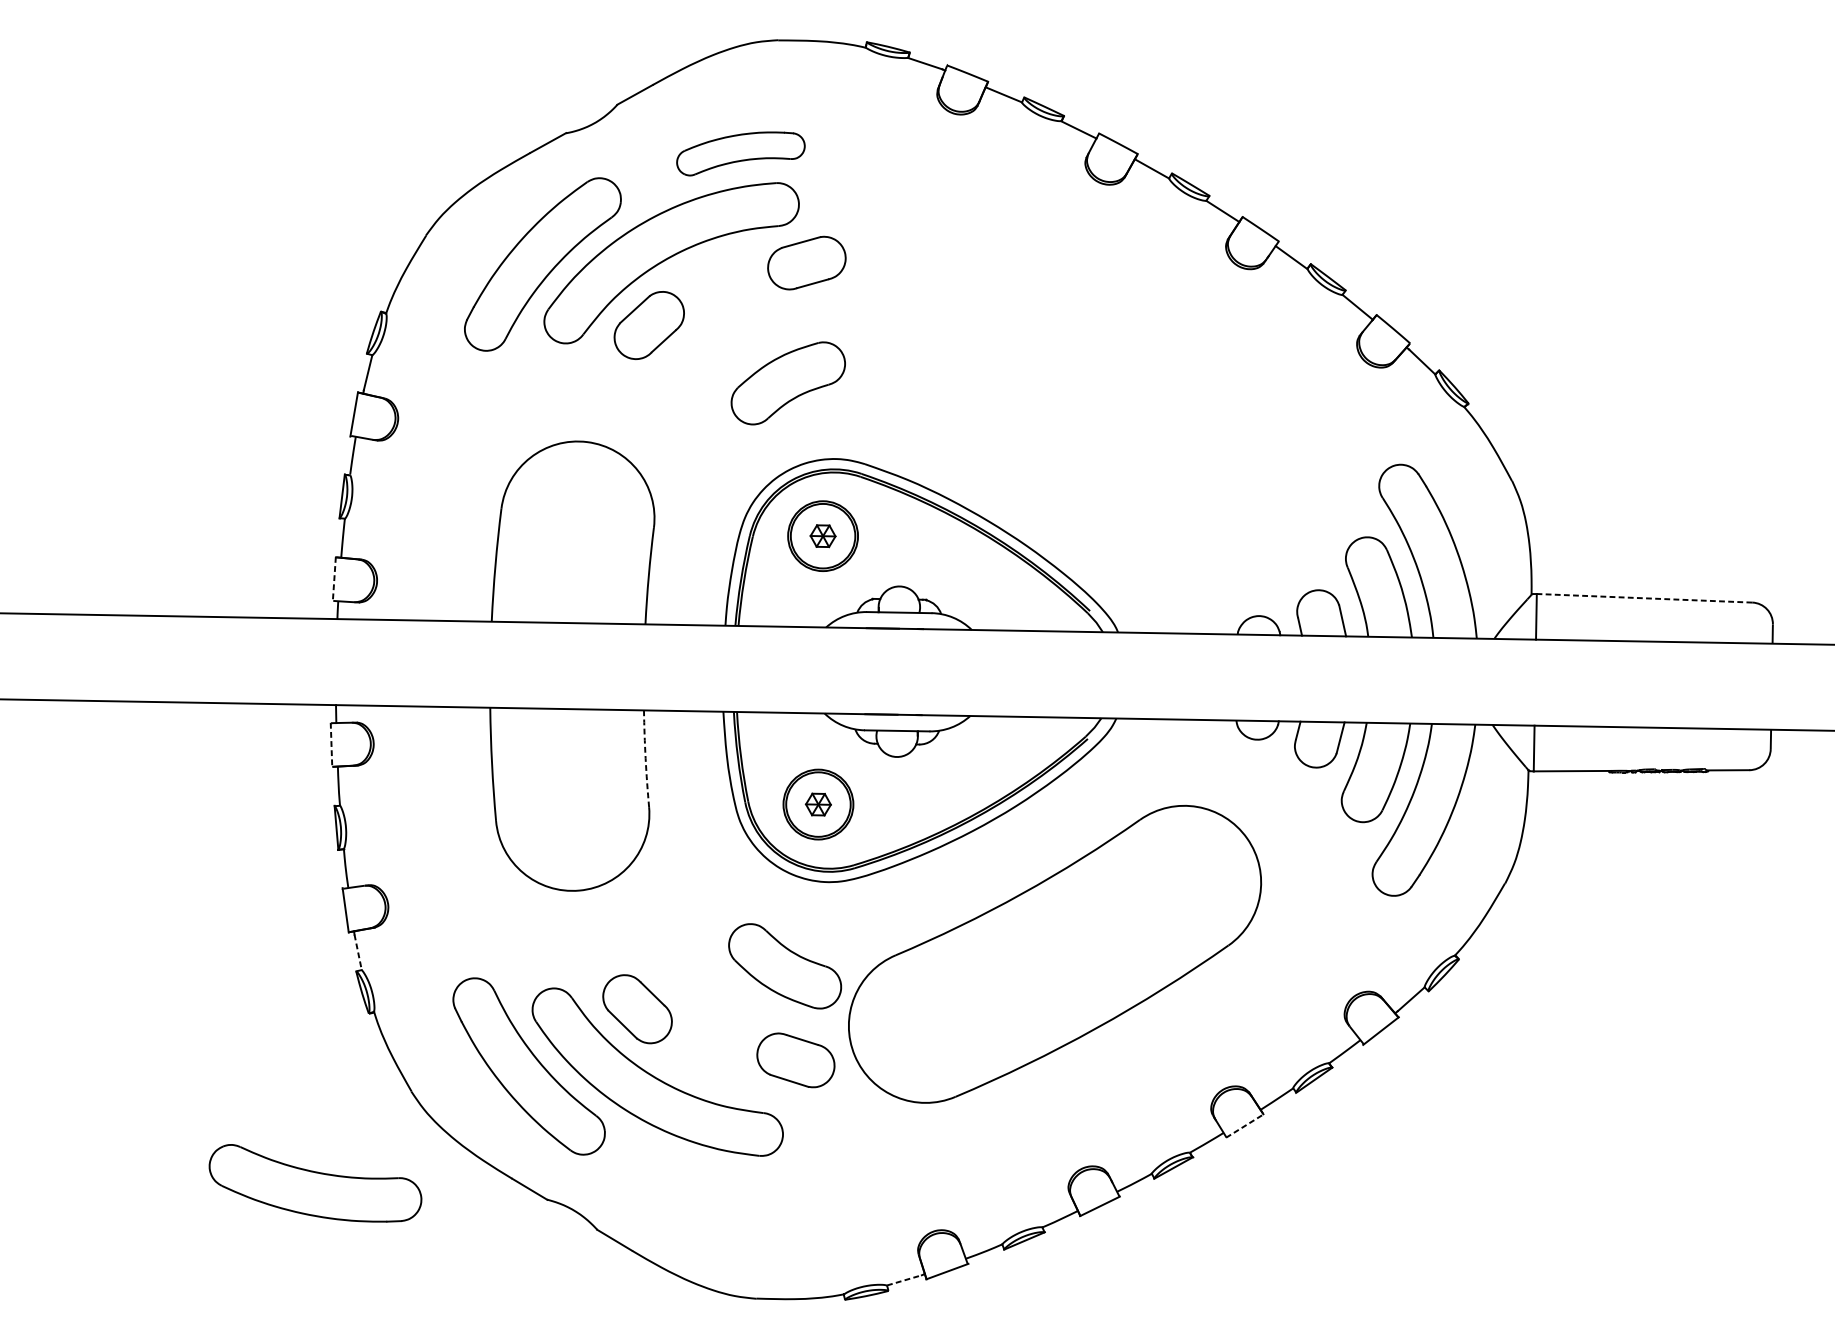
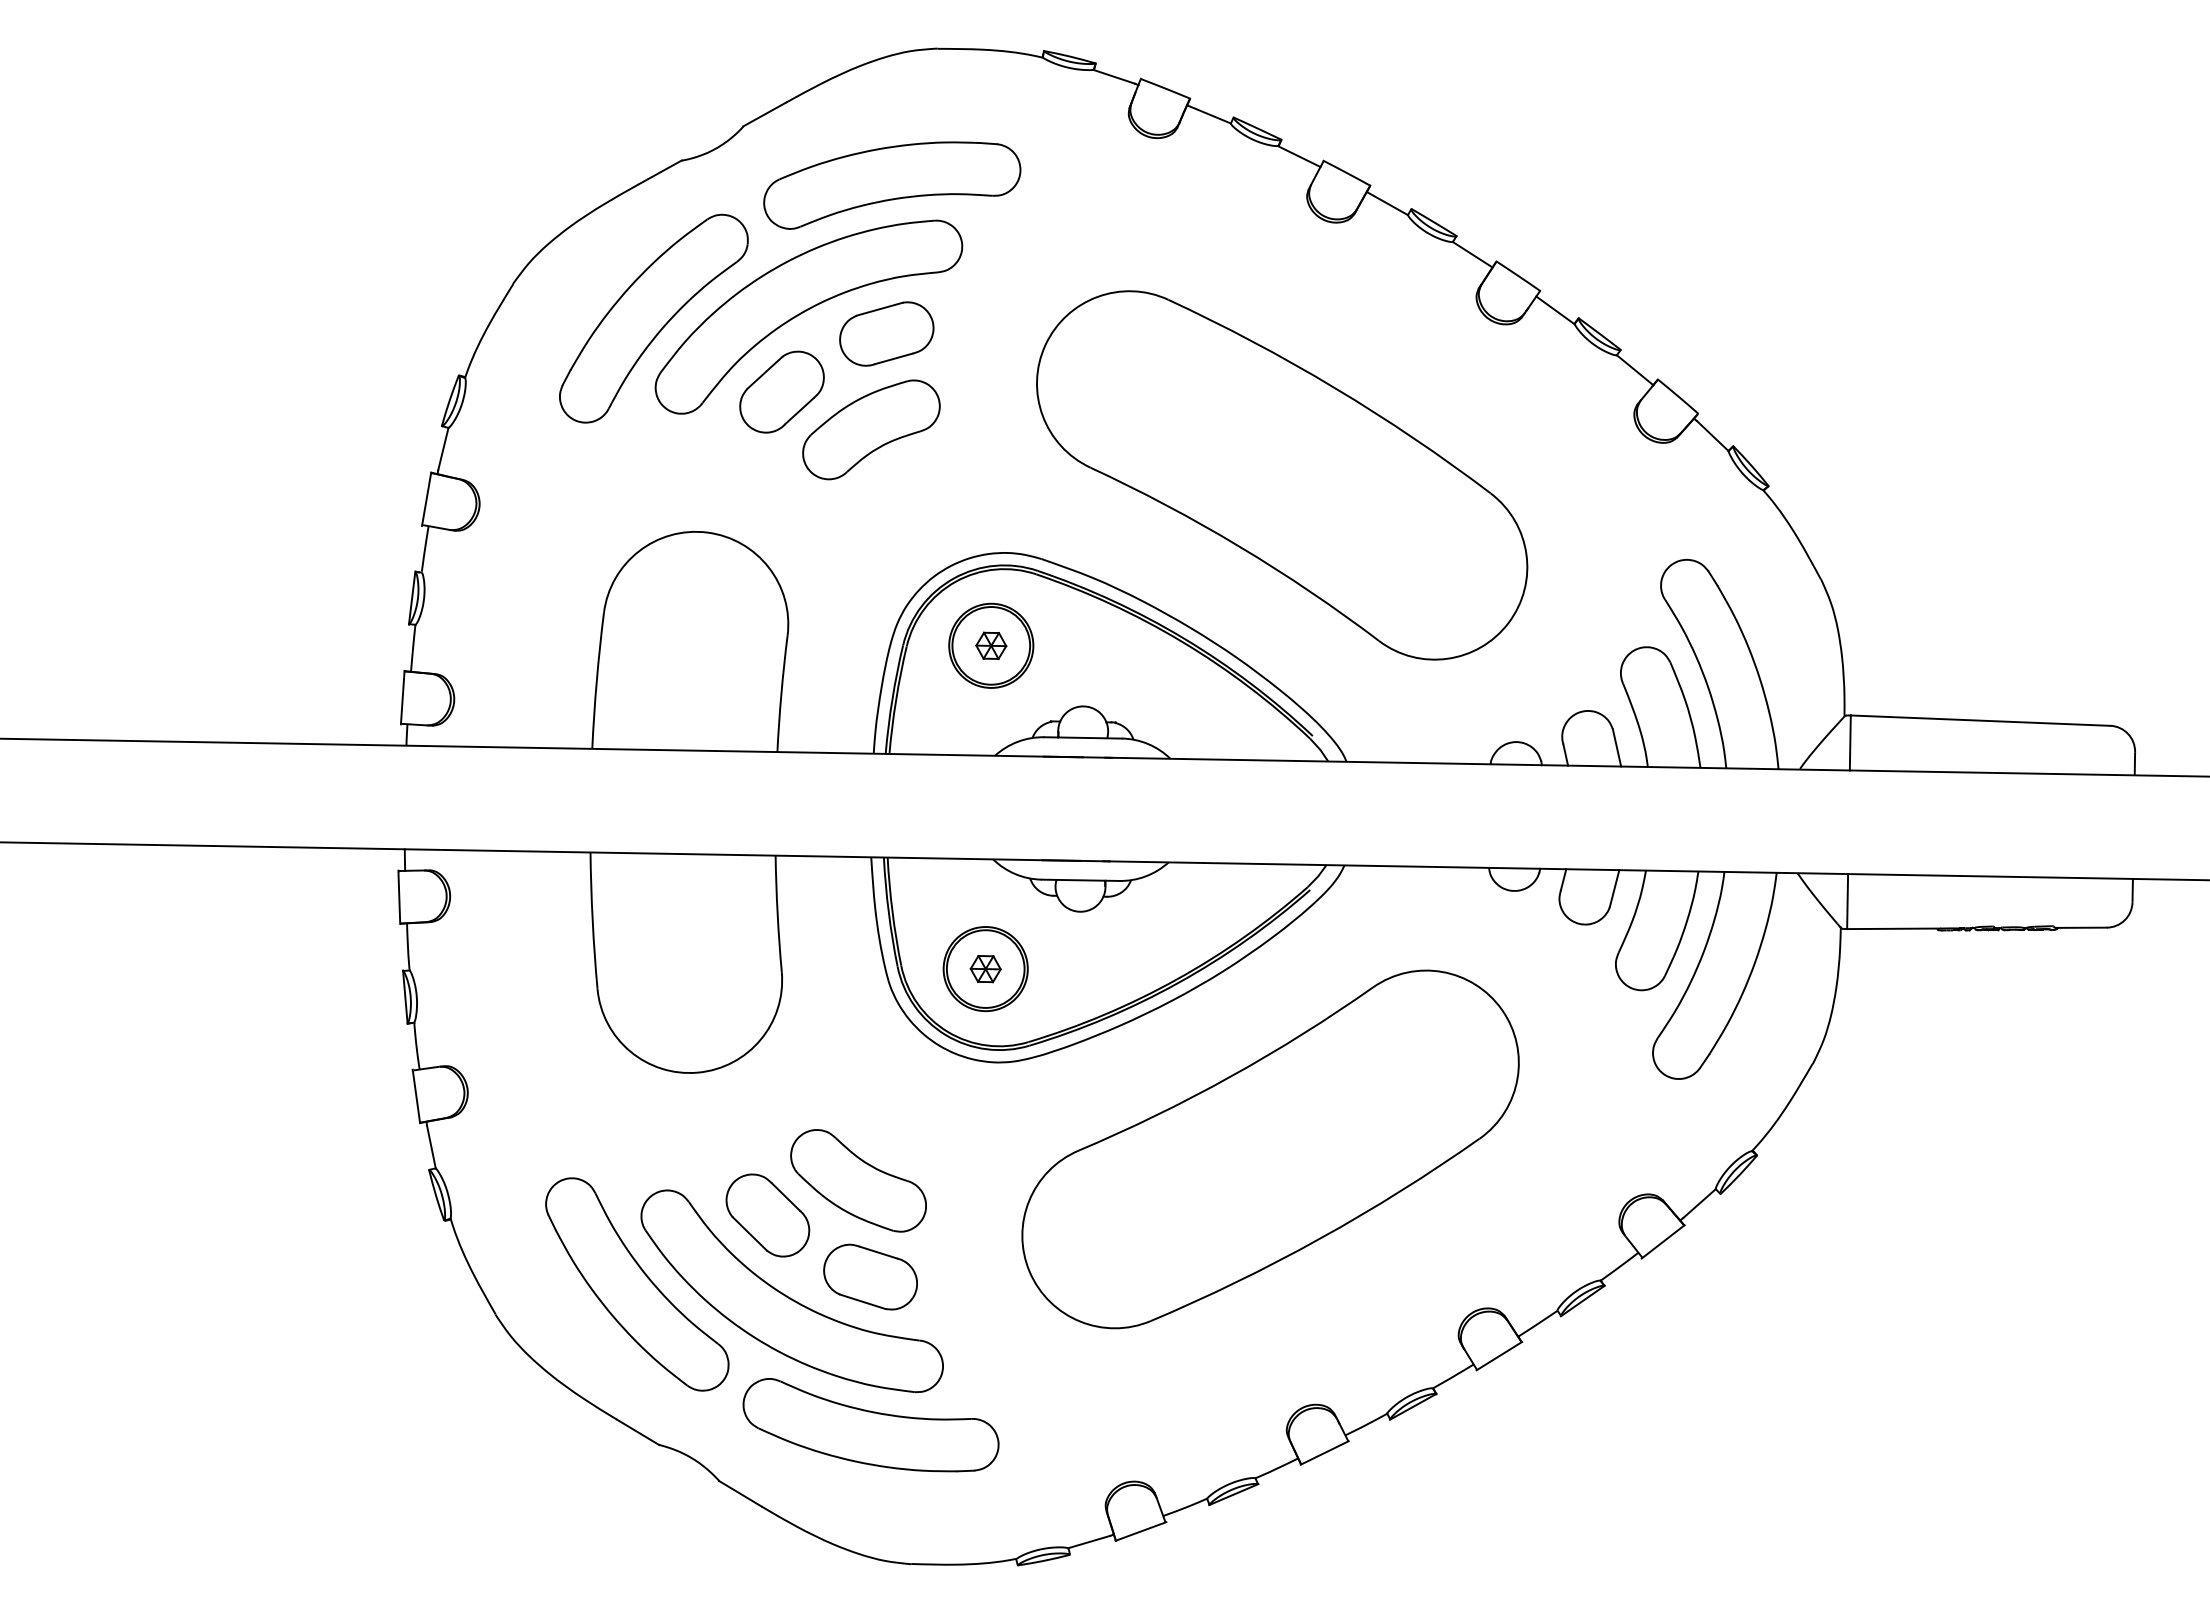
part: (741, 153) -> (892, 185), size x1.67
part: (806, 262) -> (886, 333), moved
part: (788, 383) -> (871, 429), moved
part: (1064, 394) -> (1282, 475), added
line: (334, 579) -> (402, 697), dashed -> solid
line: (1644, 598) -> (1980, 720), dashed -> solid
line: (331, 745) -> (399, 897), dashed -> solid
arc: (645, 758) -> (777, 913), dashed -> solid
line: (358, 952) -> (431, 1147), dashed -> solid
part: (785, 966) -> (858, 1180), moved
part: (795, 1059) -> (870, 1276), moved
line: (1245, 1126) -> (1499, 1356), dashed -> solid
part: (315, 1183) -> (870, 1425), moved
line: (904, 1280) -> (1089, 1542), dashed -> solid

